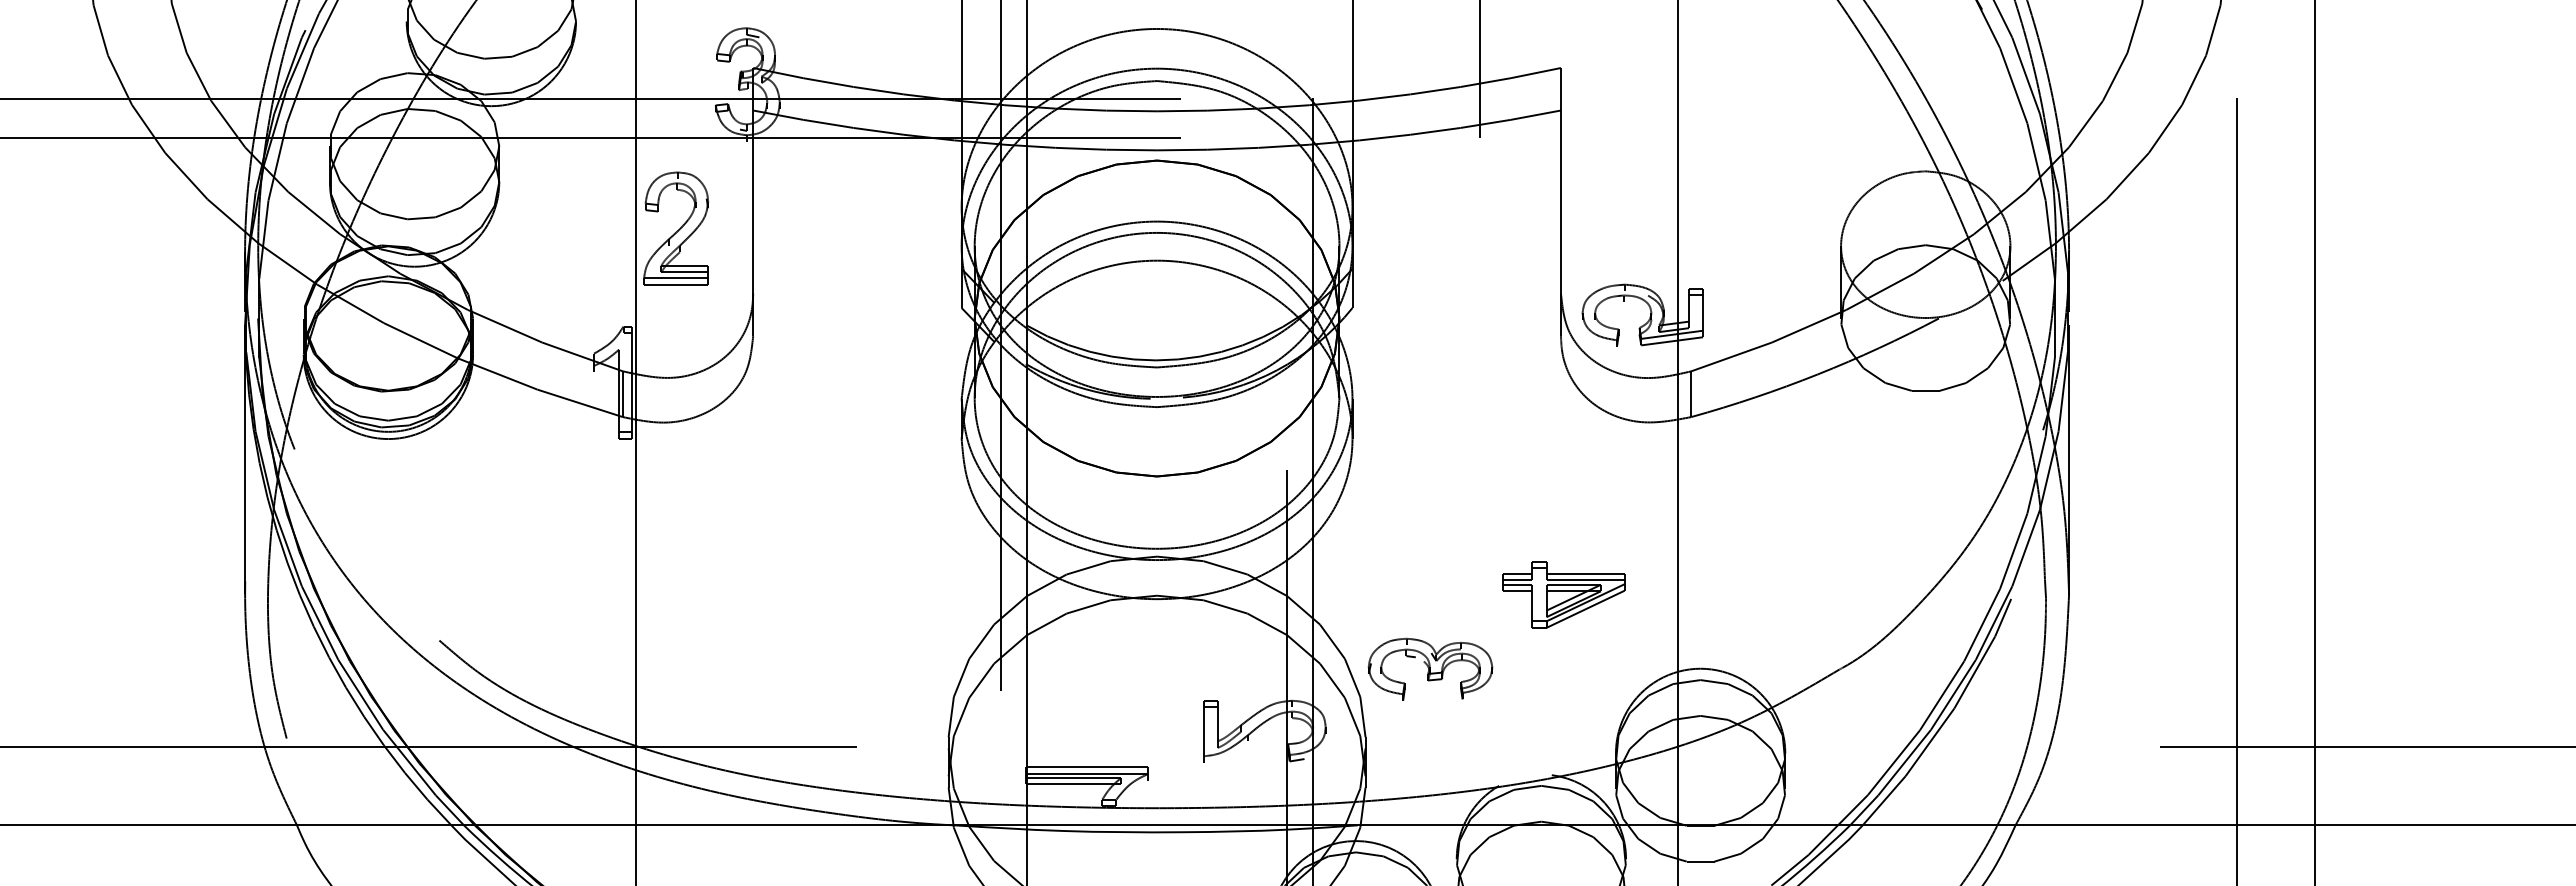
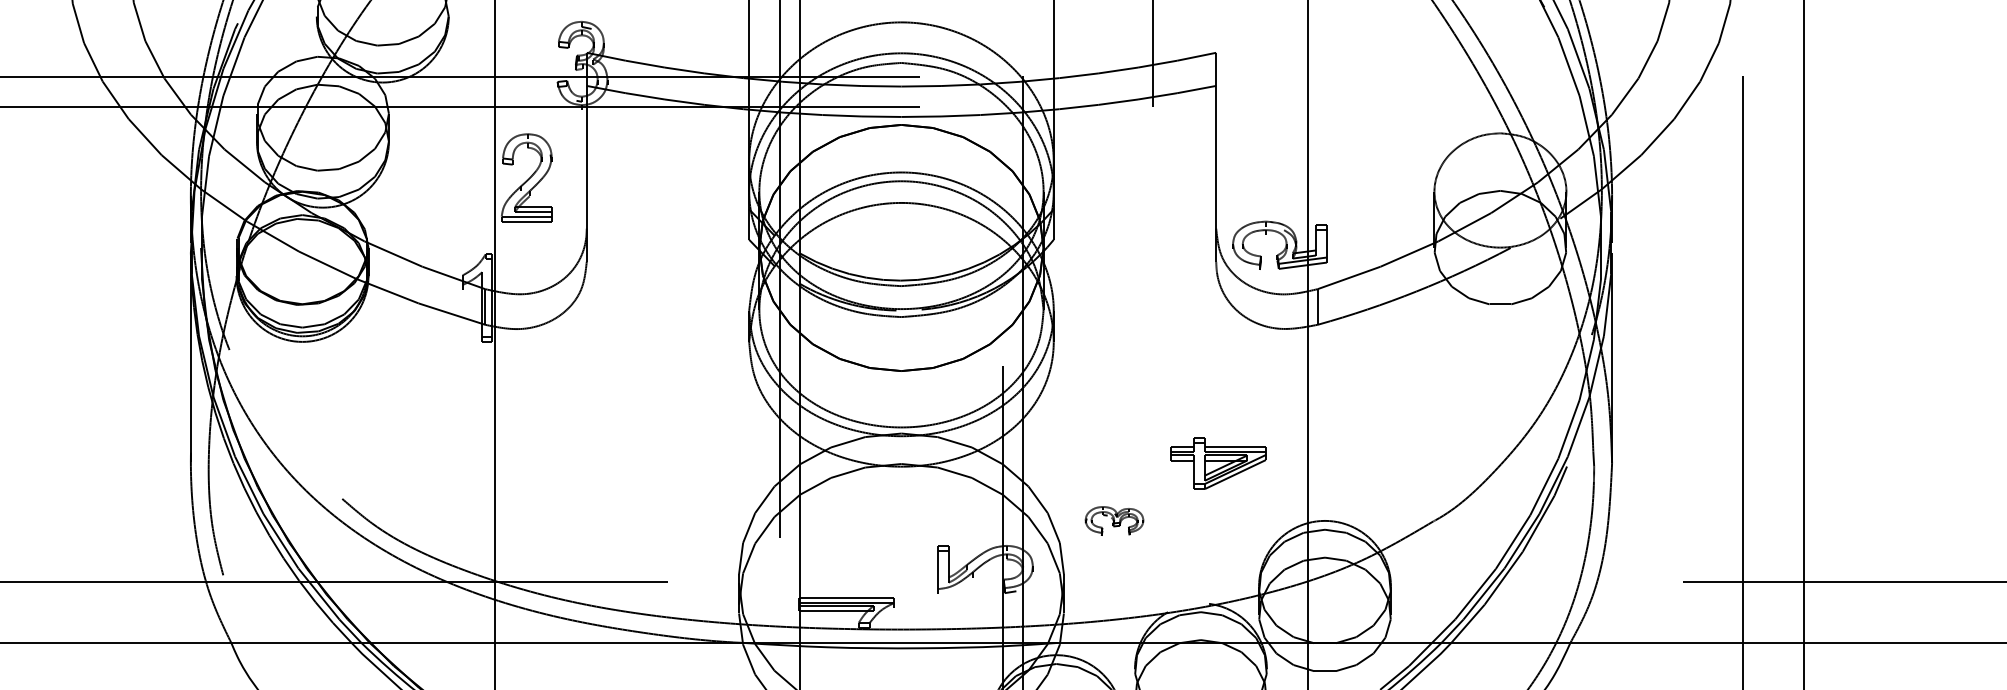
part: (1430, 668) -> (1114, 520), size x0.6

